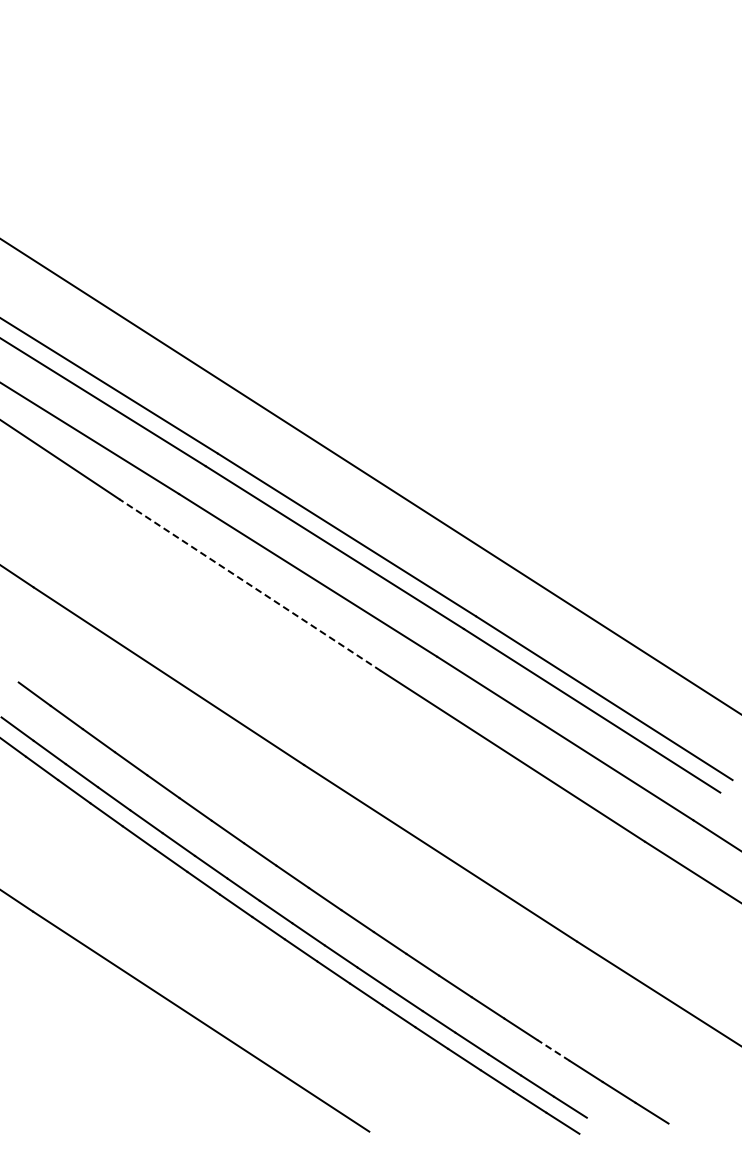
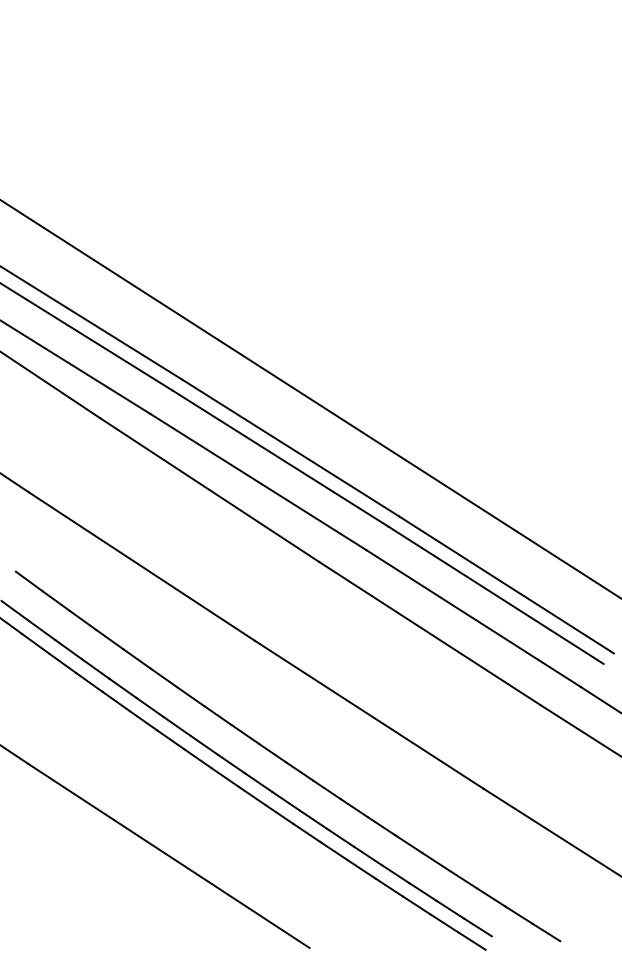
line: (250, 585) -> (210, 490), dashed -> solid
line: (553, 1050) -> (463, 879), dashed -> solid

